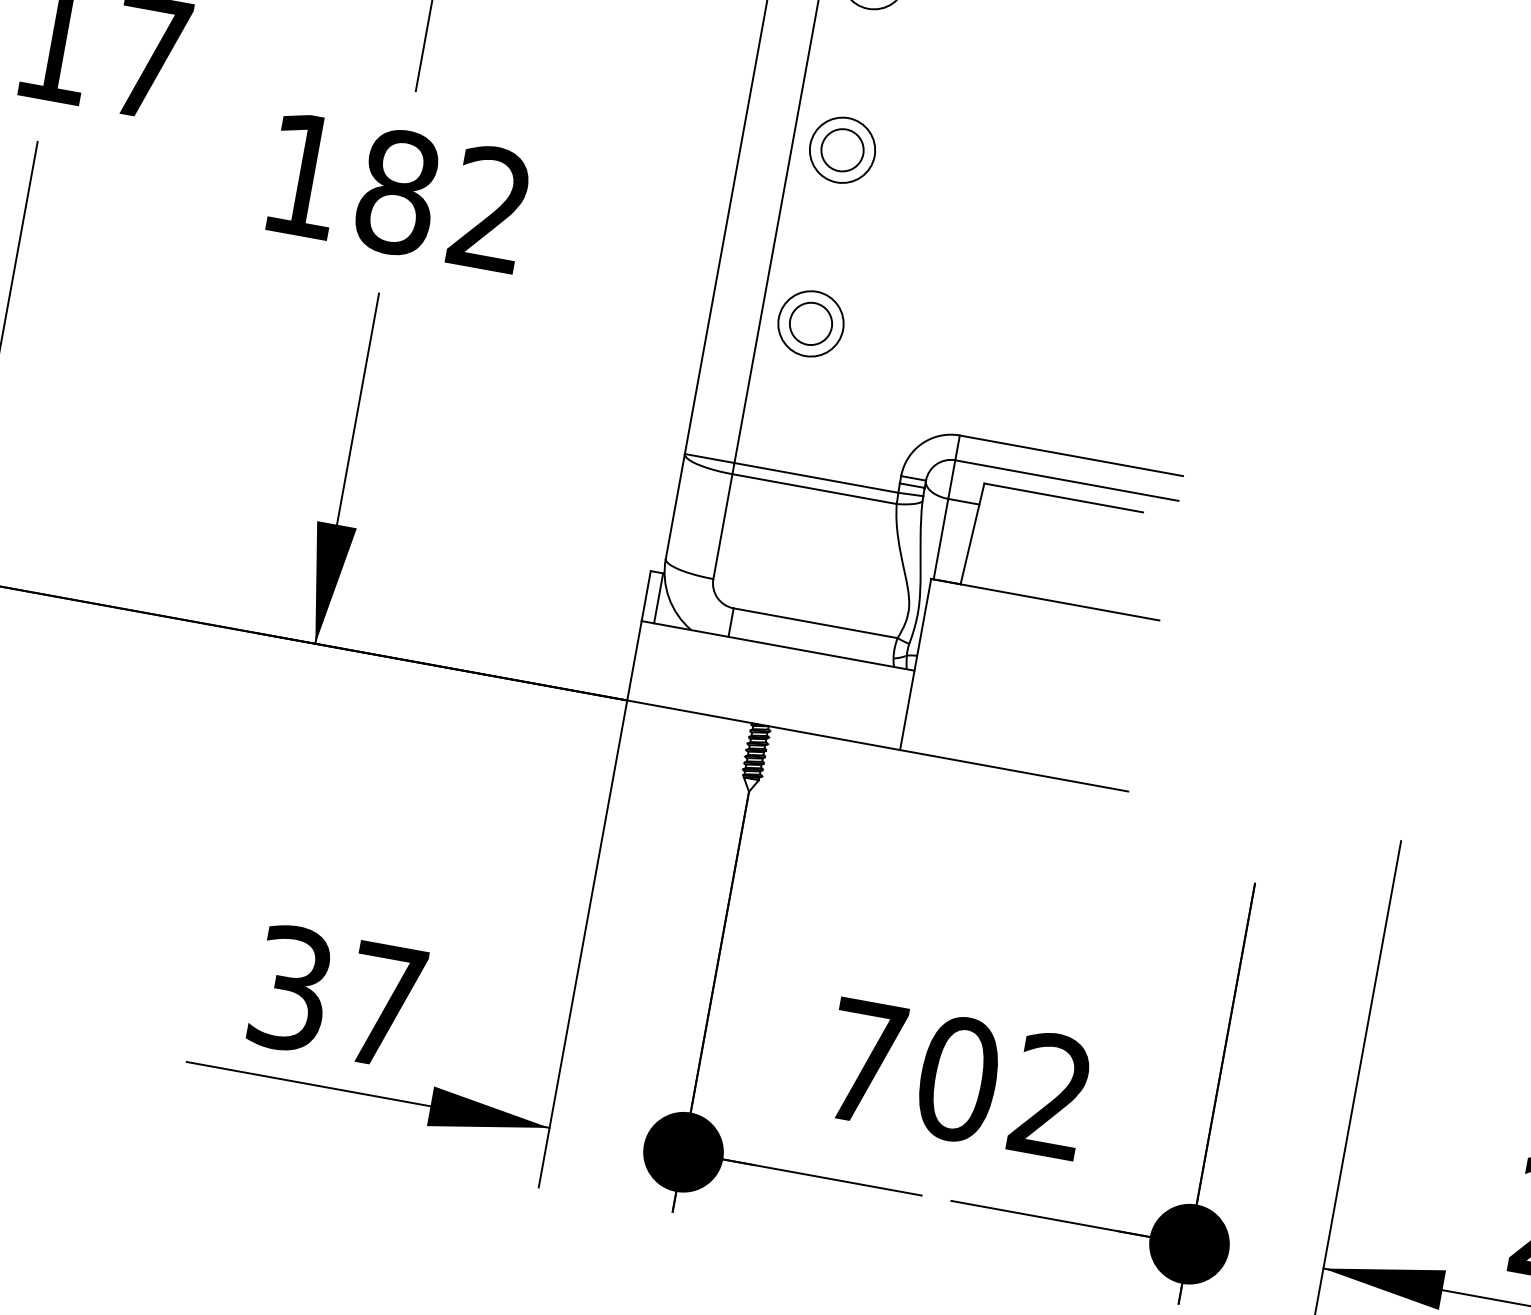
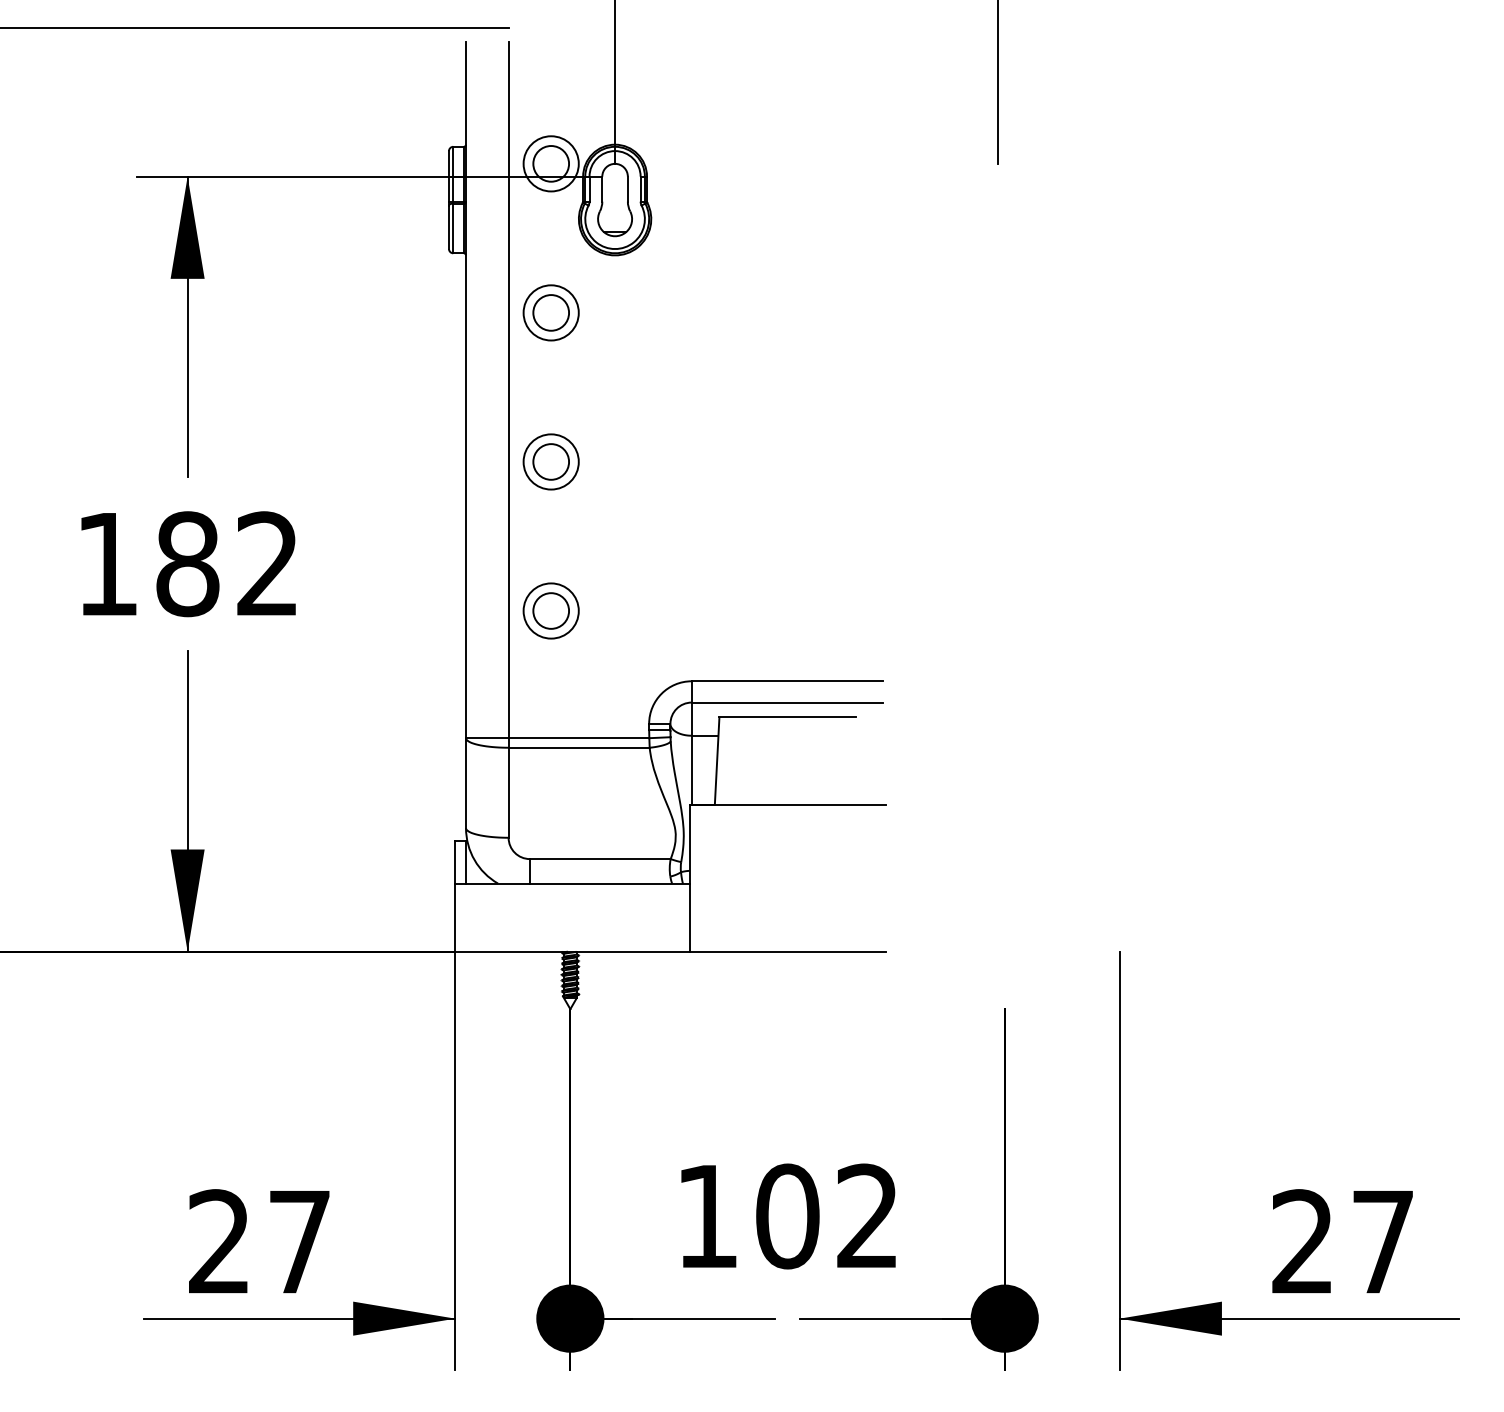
text: (291, 988) -> (219, 1241), 37 -> 27
text: (864, 1062) -> (707, 1216), 702 -> 102

